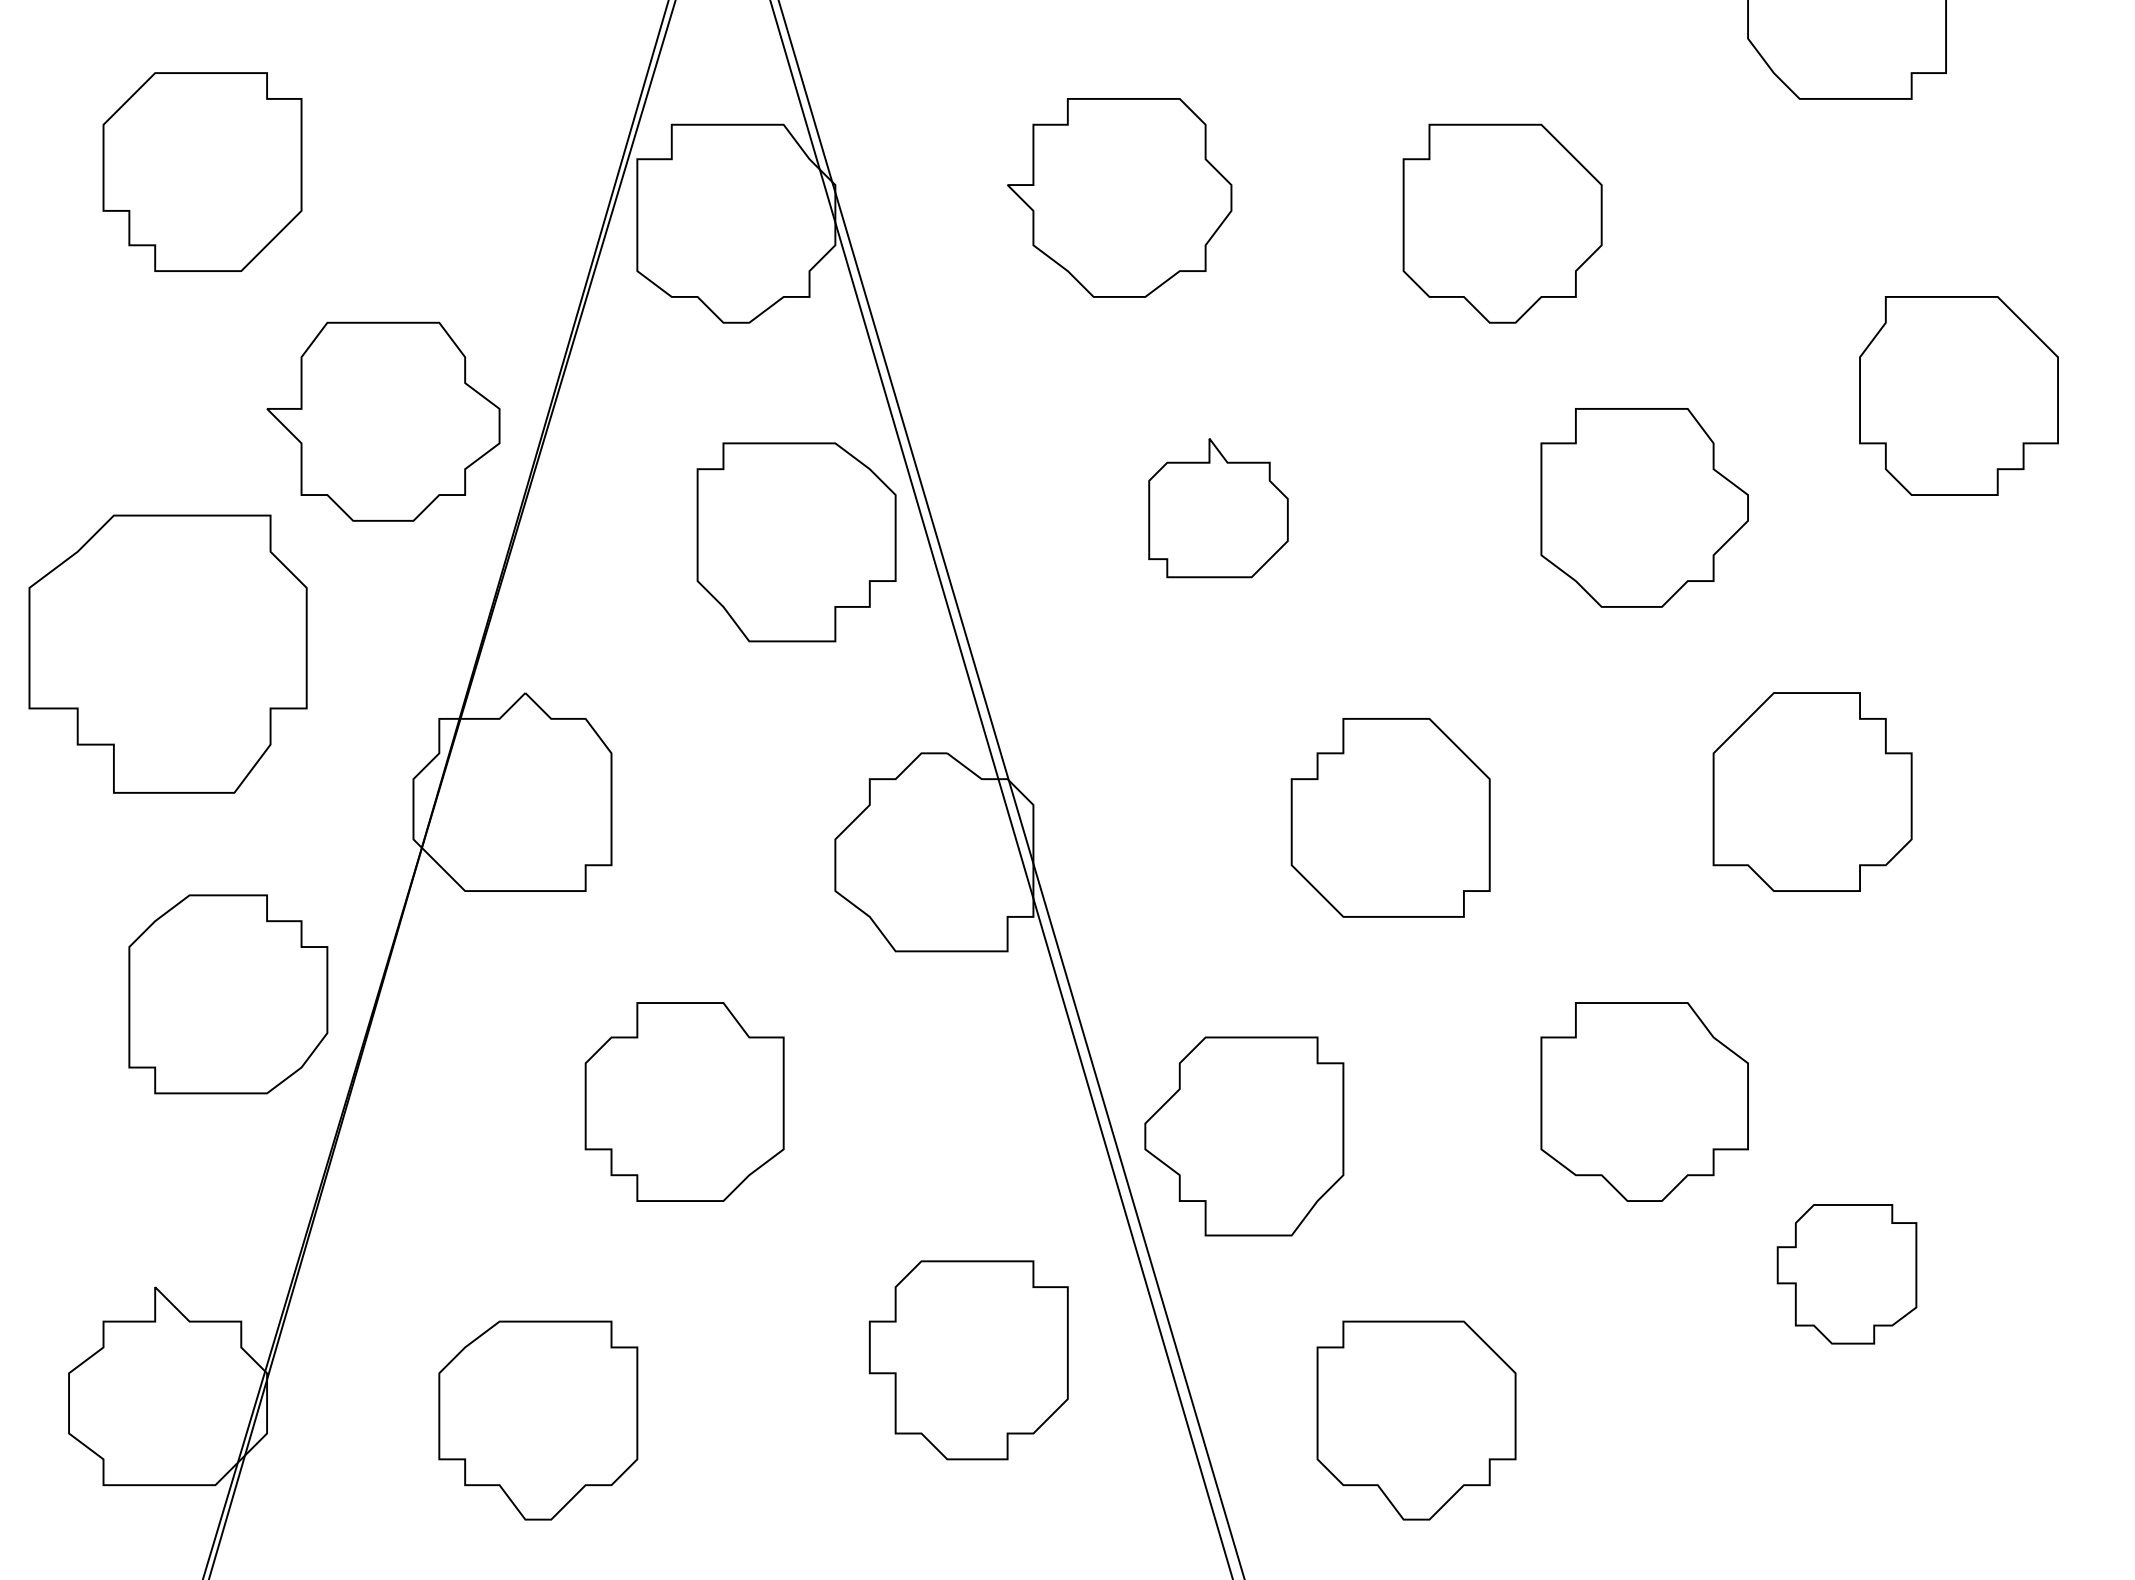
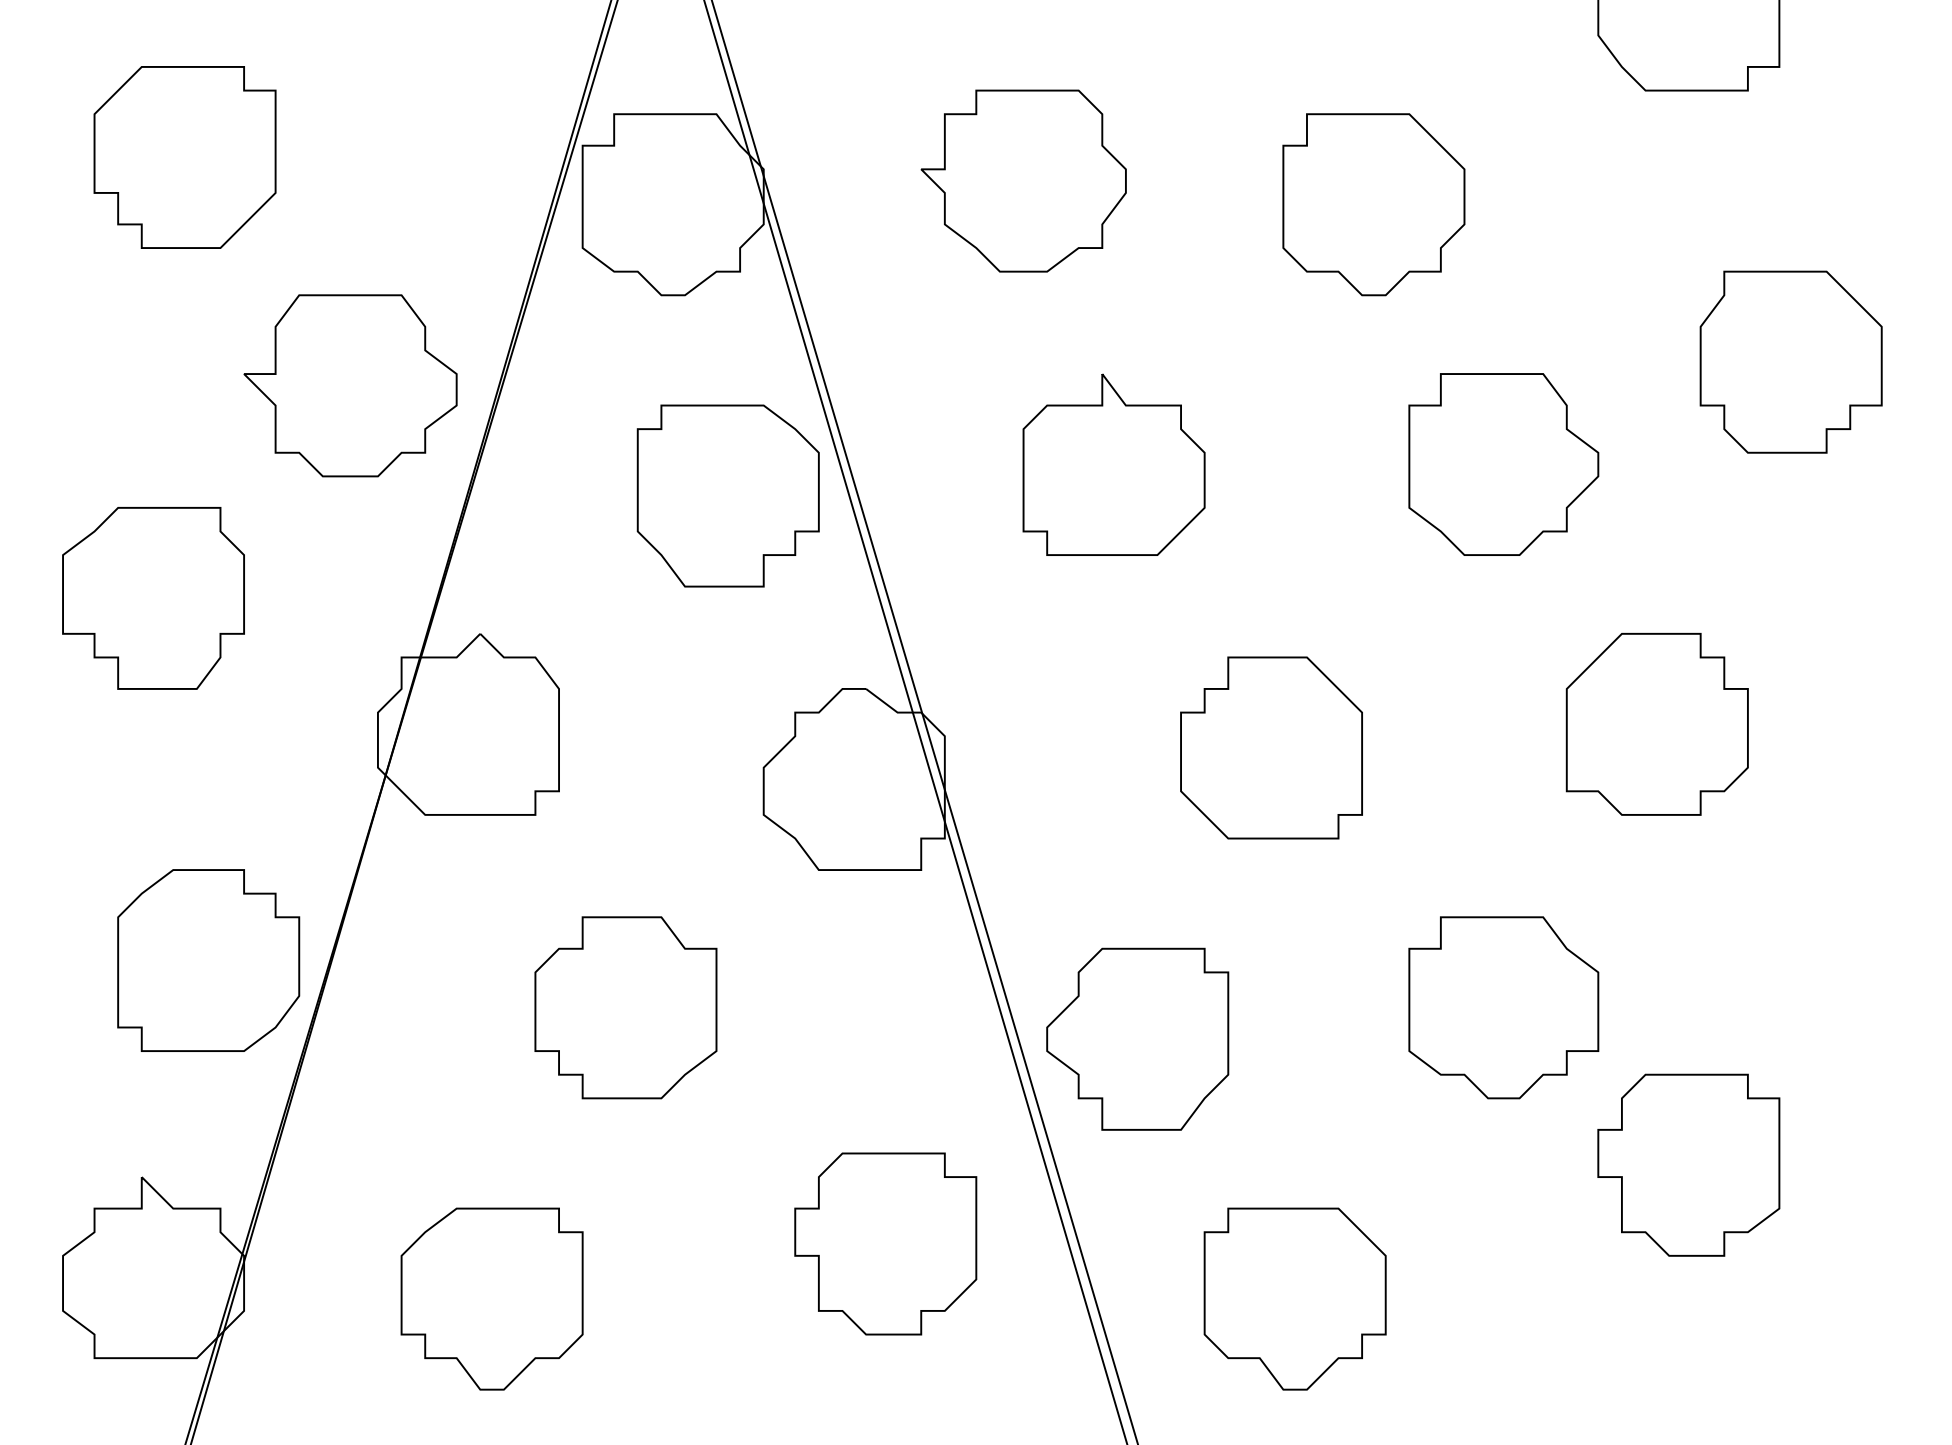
part: (1218, 507) -> (1114, 464), size x1.43
part: (167, 654) -> (153, 598), size x0.71
part: (228, 994) -> (208, 960), moved
part: (1846, 1274) -> (1688, 1165), size x1.43

